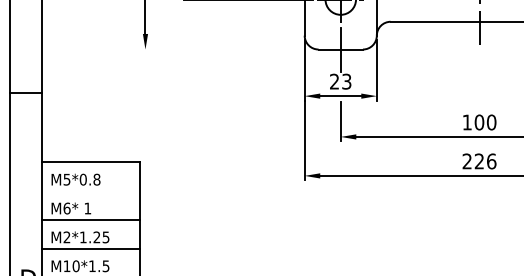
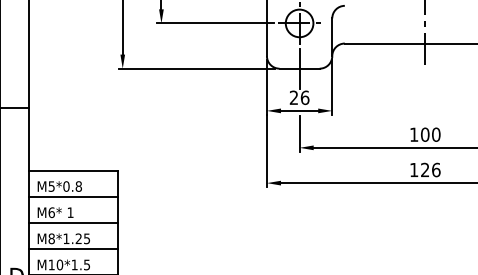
line: (226, 49) -> (196, 68), added
text: (346, 81) -> (304, 97), 23 -> 26
text: (467, 160) -> (414, 169), 226 -> 126
line: (91, 190) -> (73, 196), added
text: (66, 237) -> (51, 238), M2*1.25 -> M8*1.25

